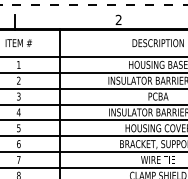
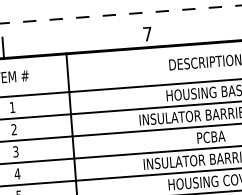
text: (118, 19) -> (147, 33), 2 -> 7

